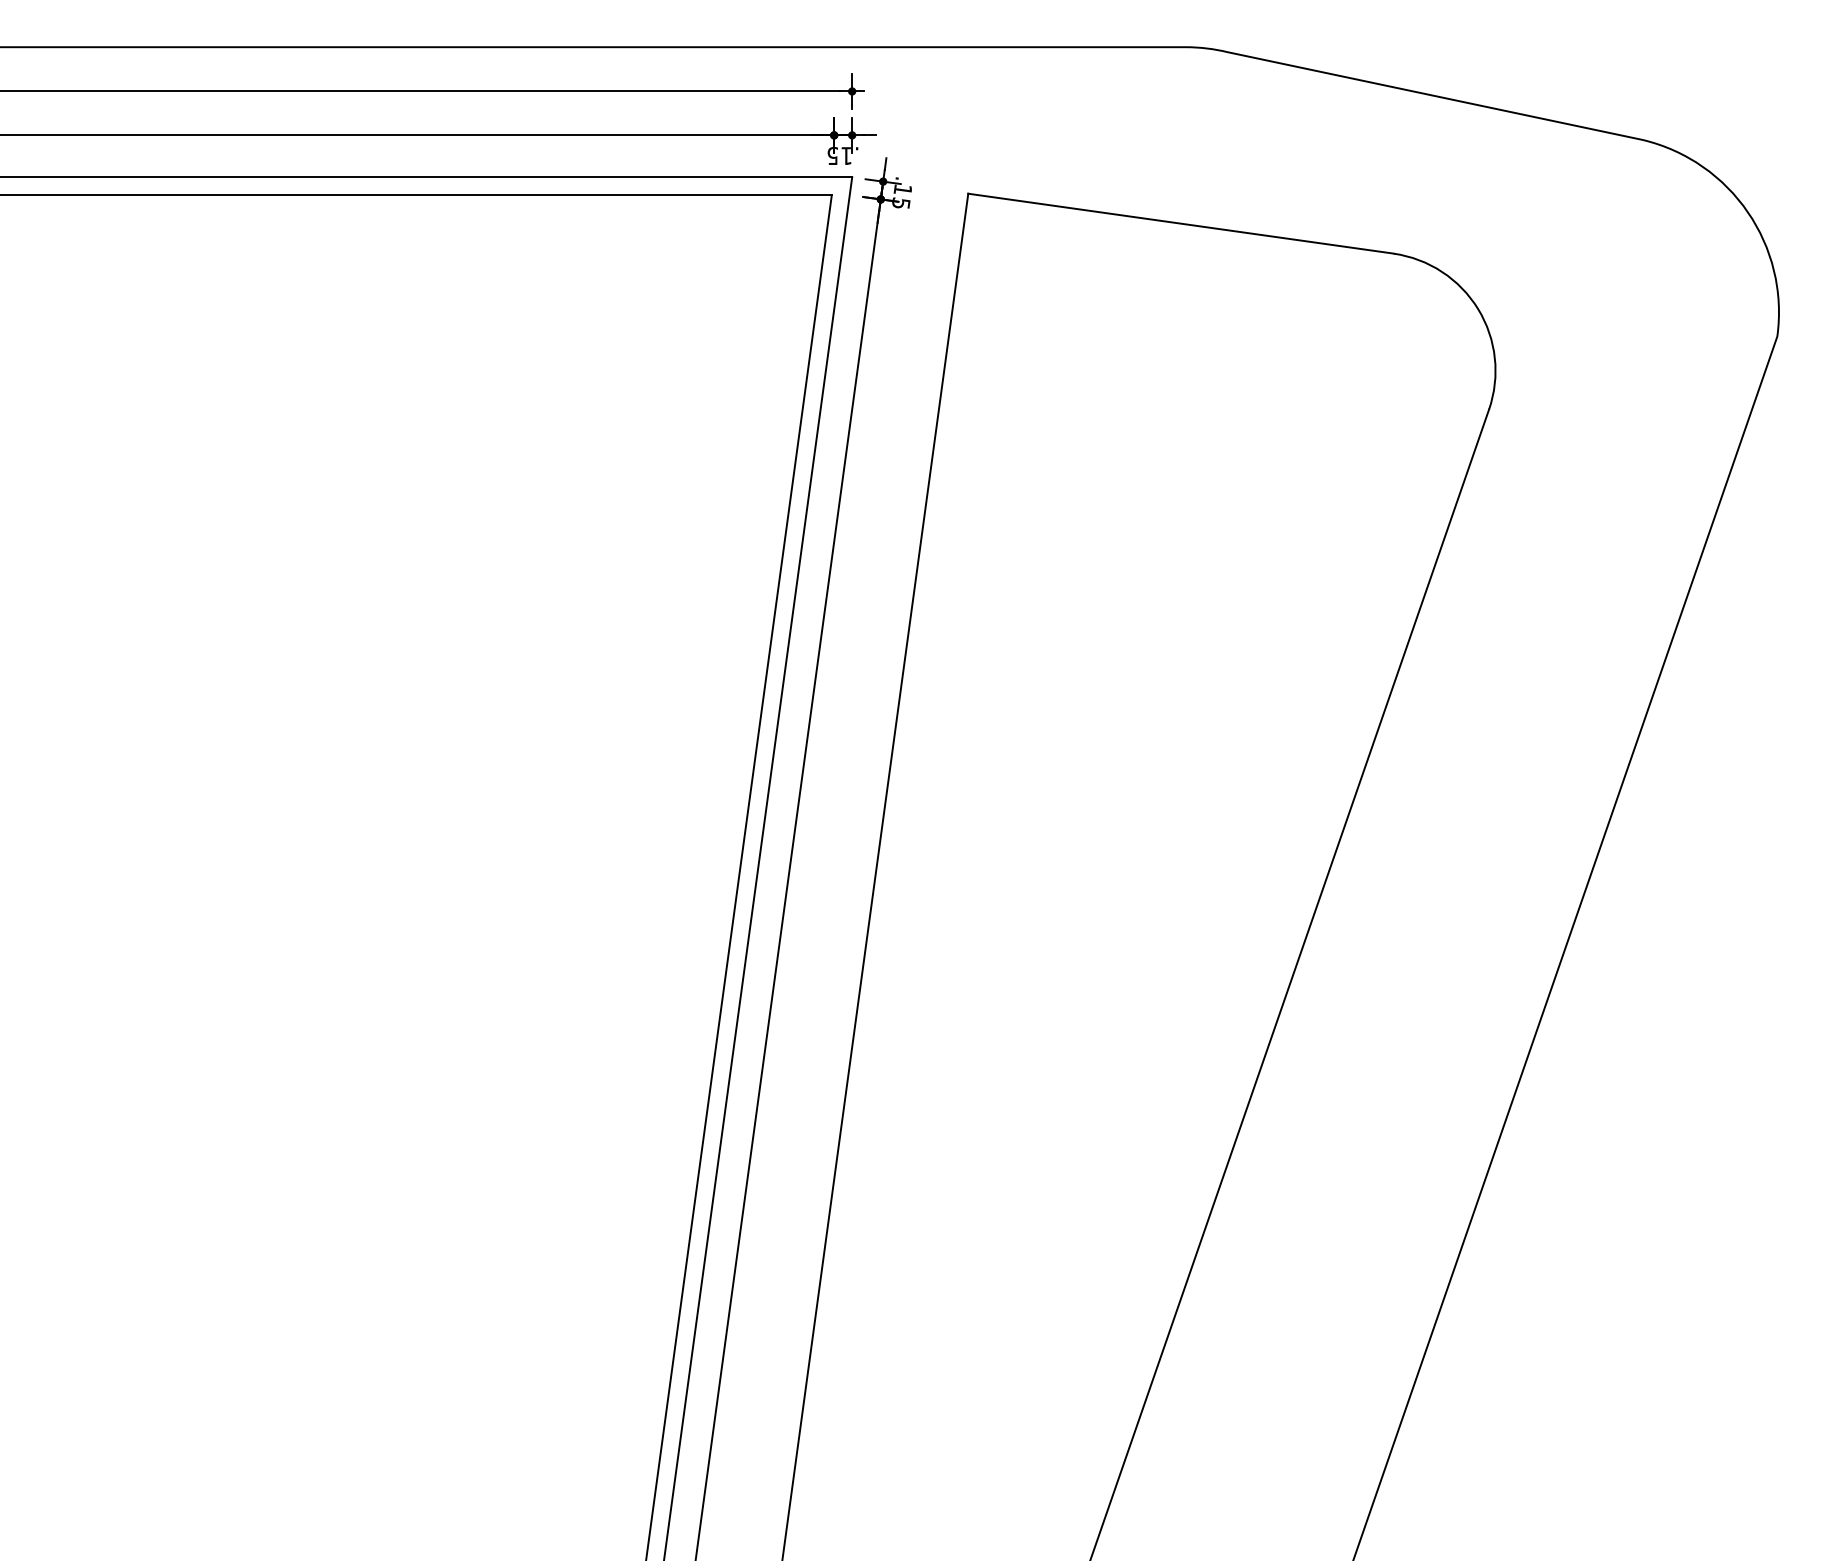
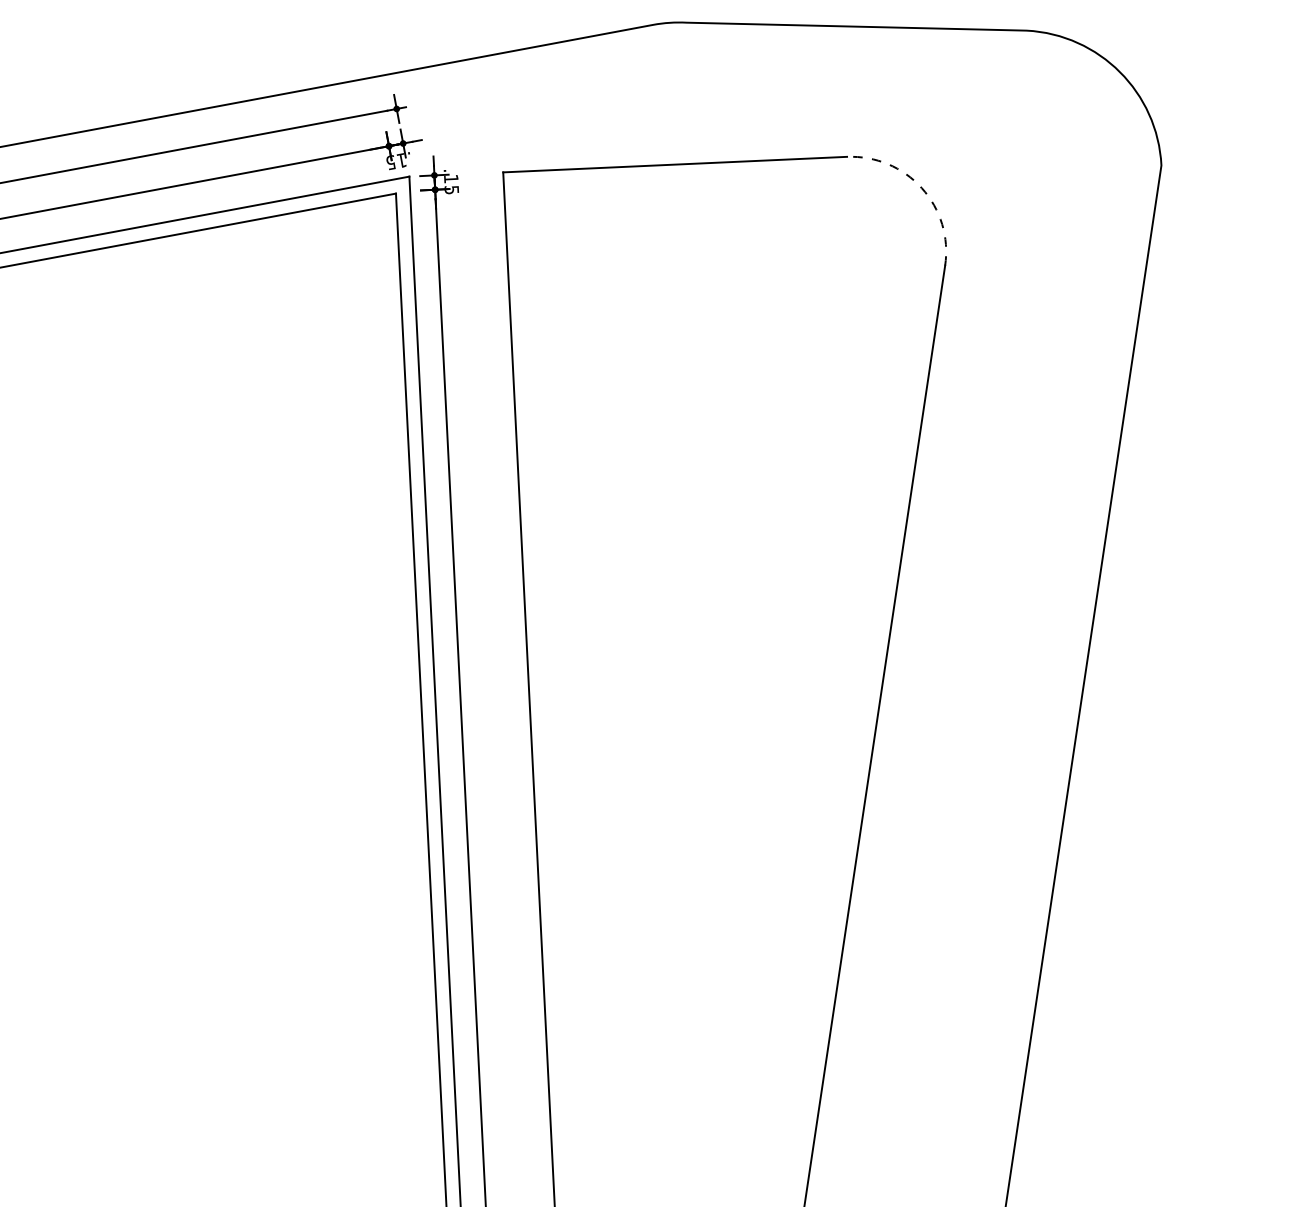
arc: (1478, 309) -> (922, 188), solid -> dashed

